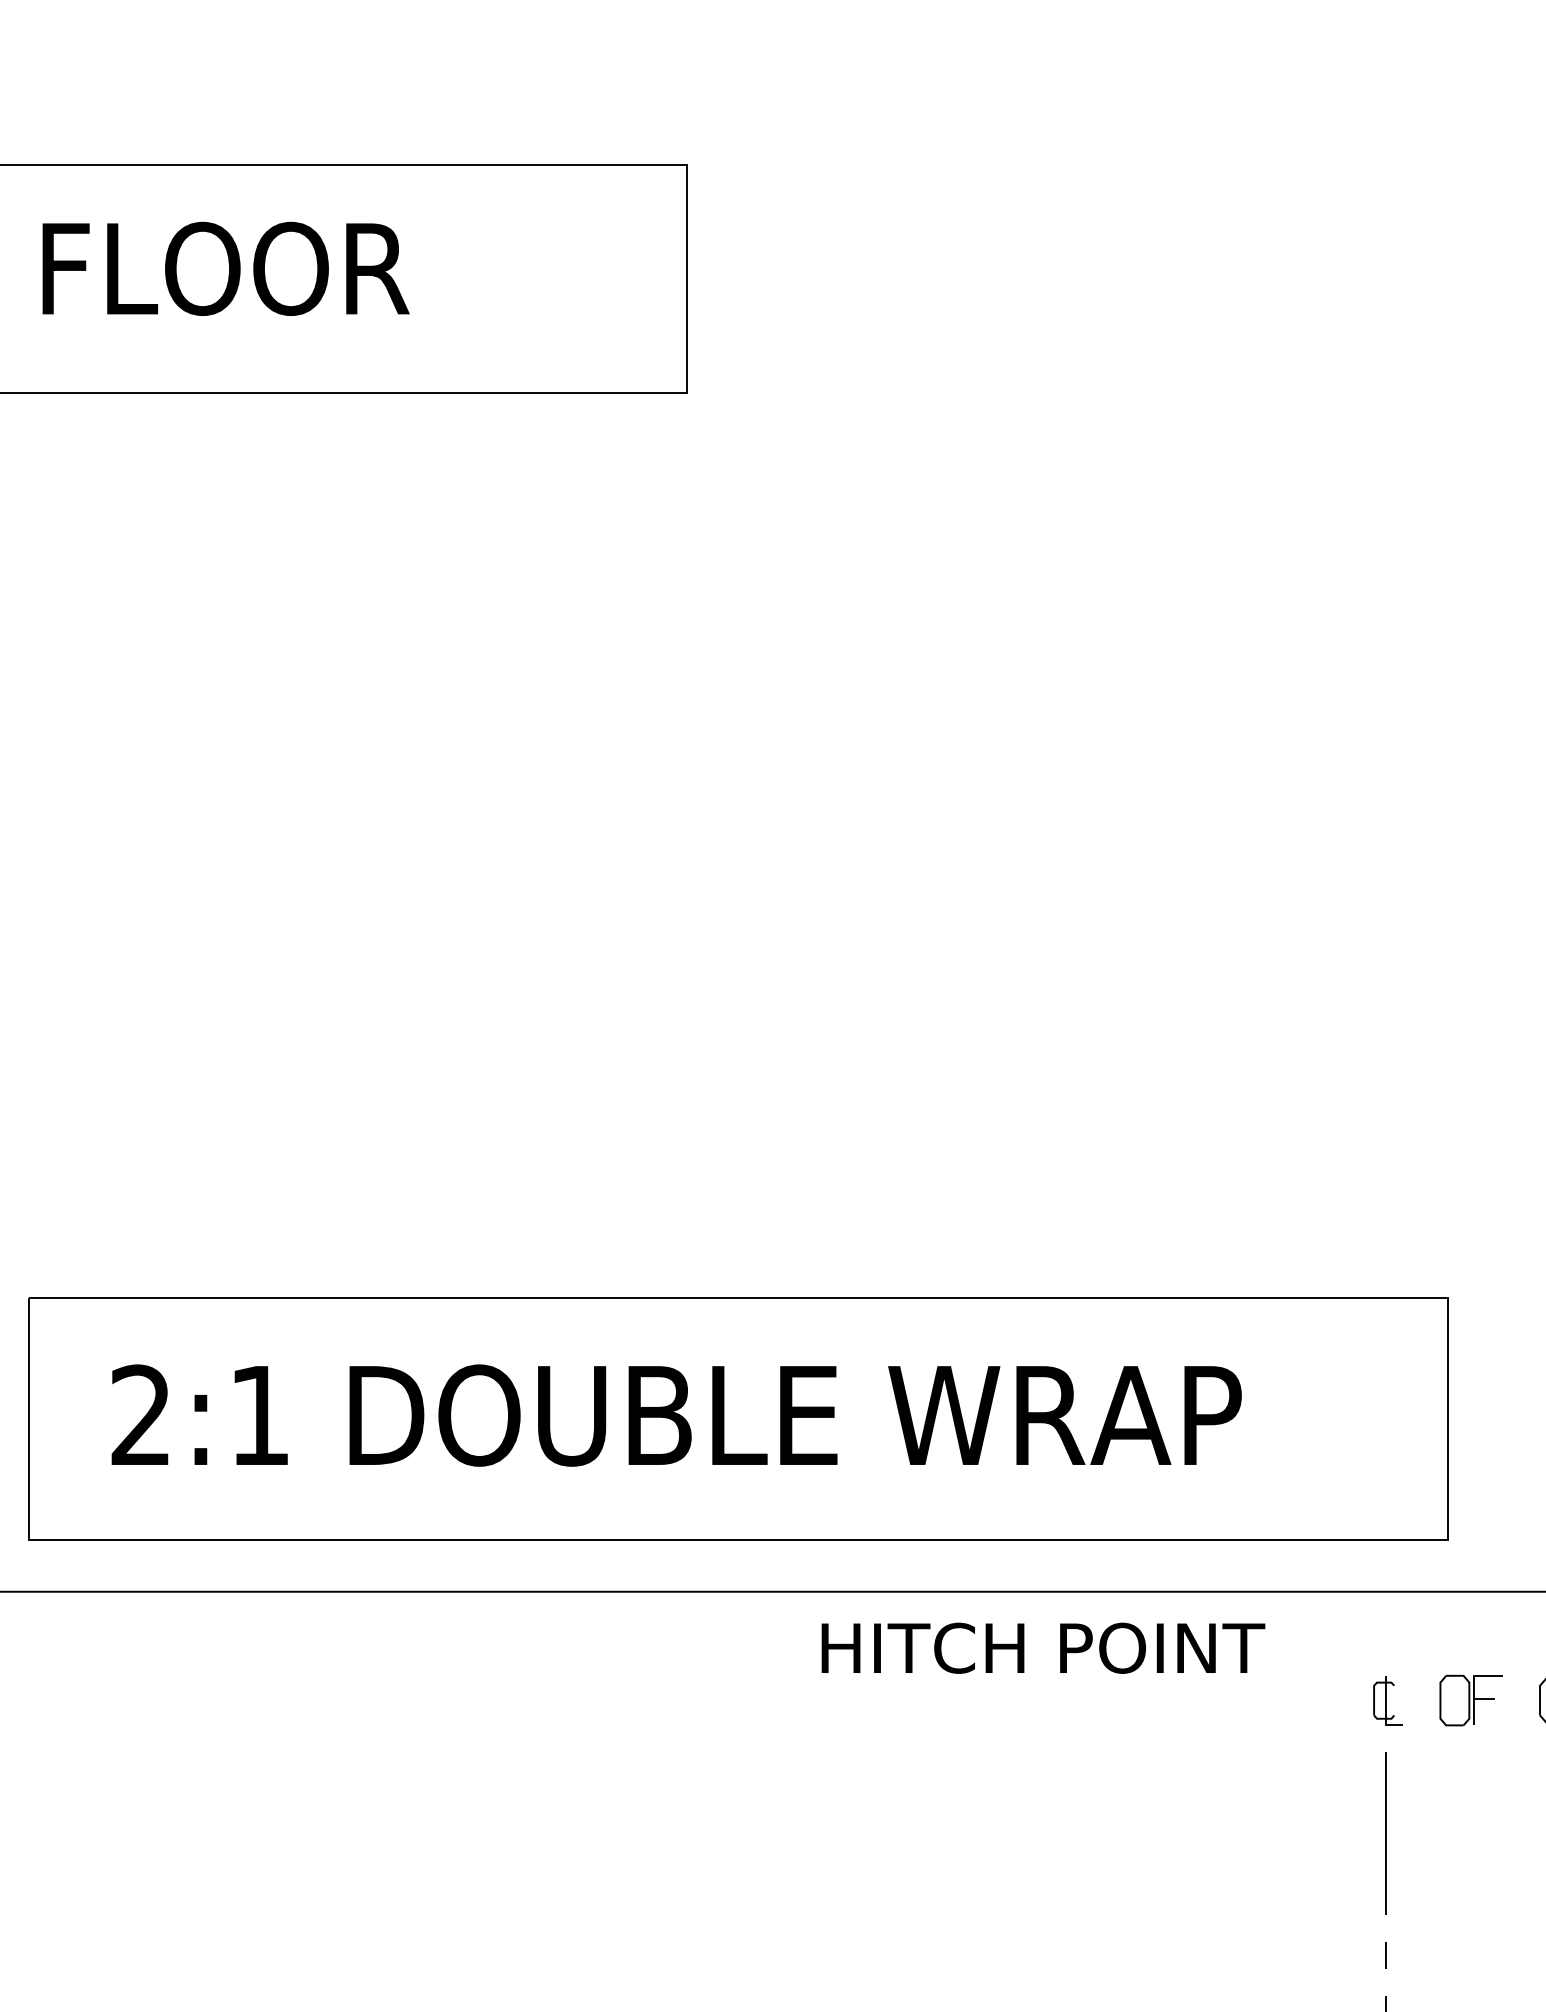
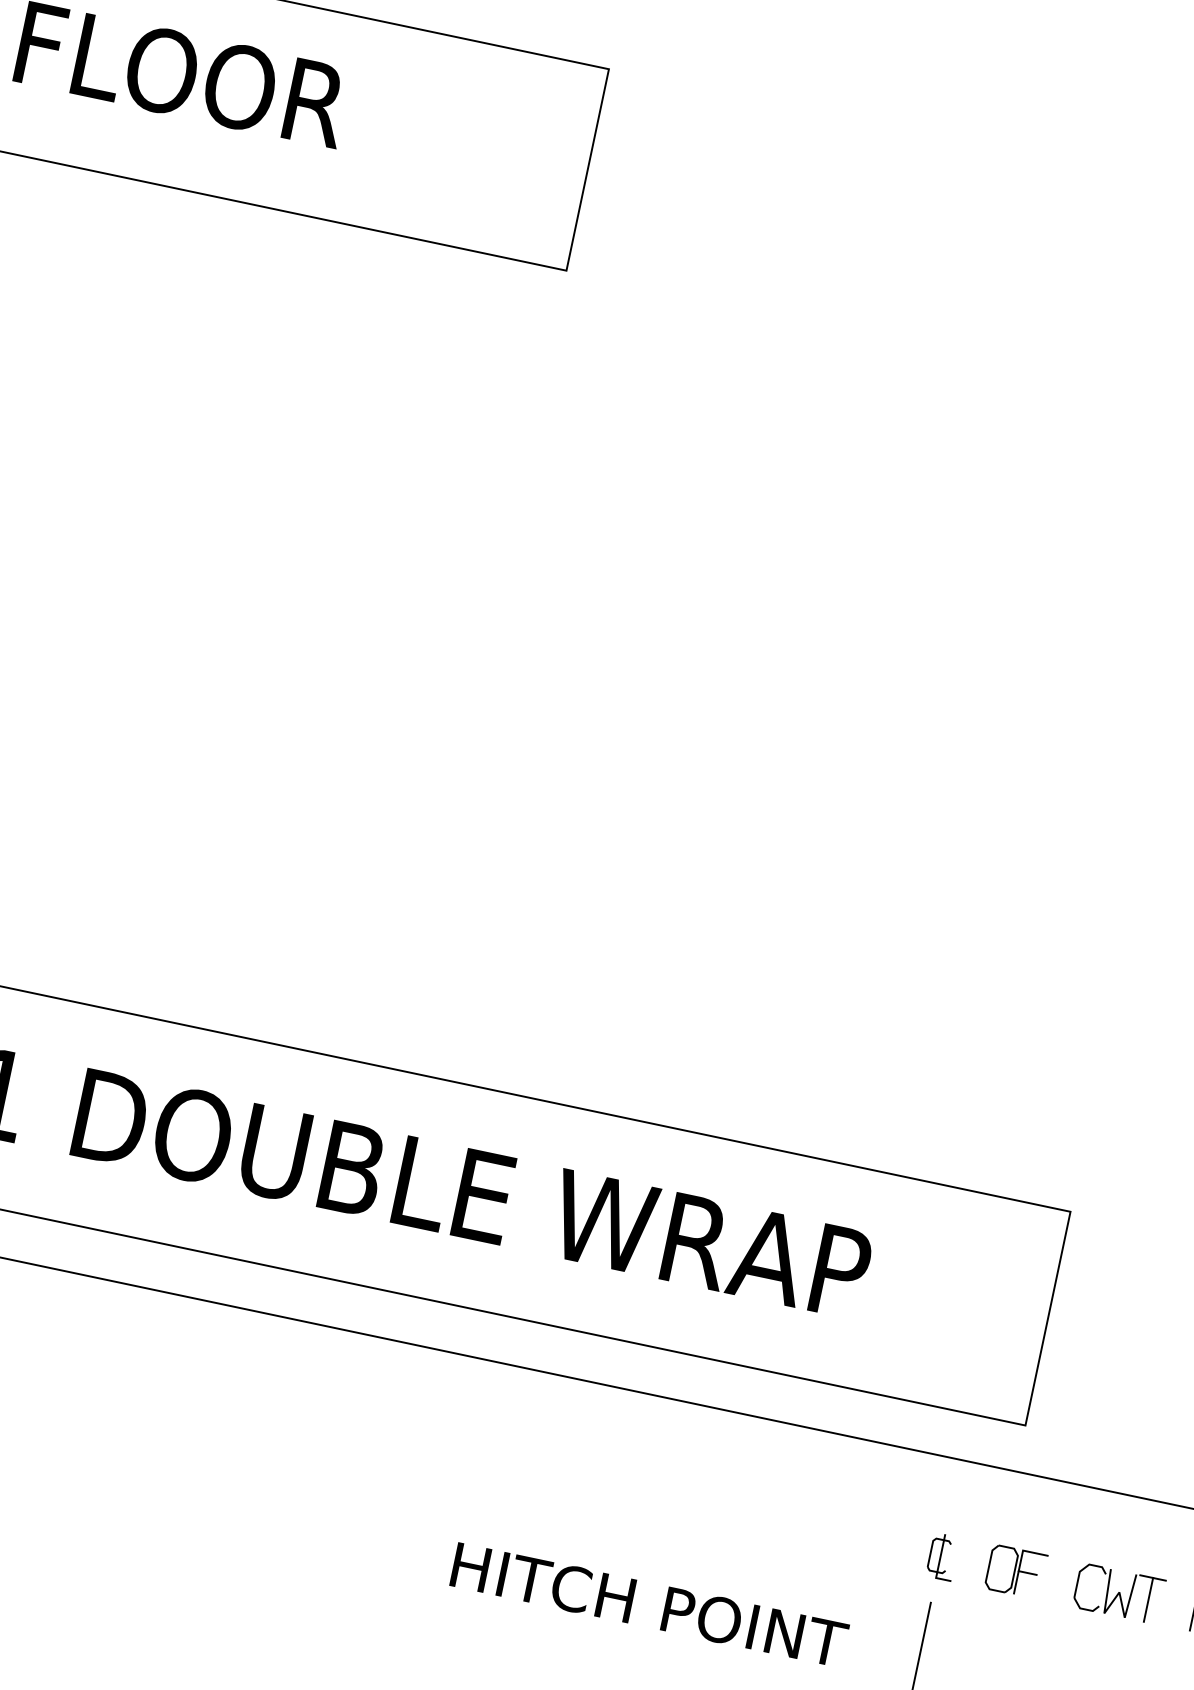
text: (1043, 1647) -> (649, 1604), moved

